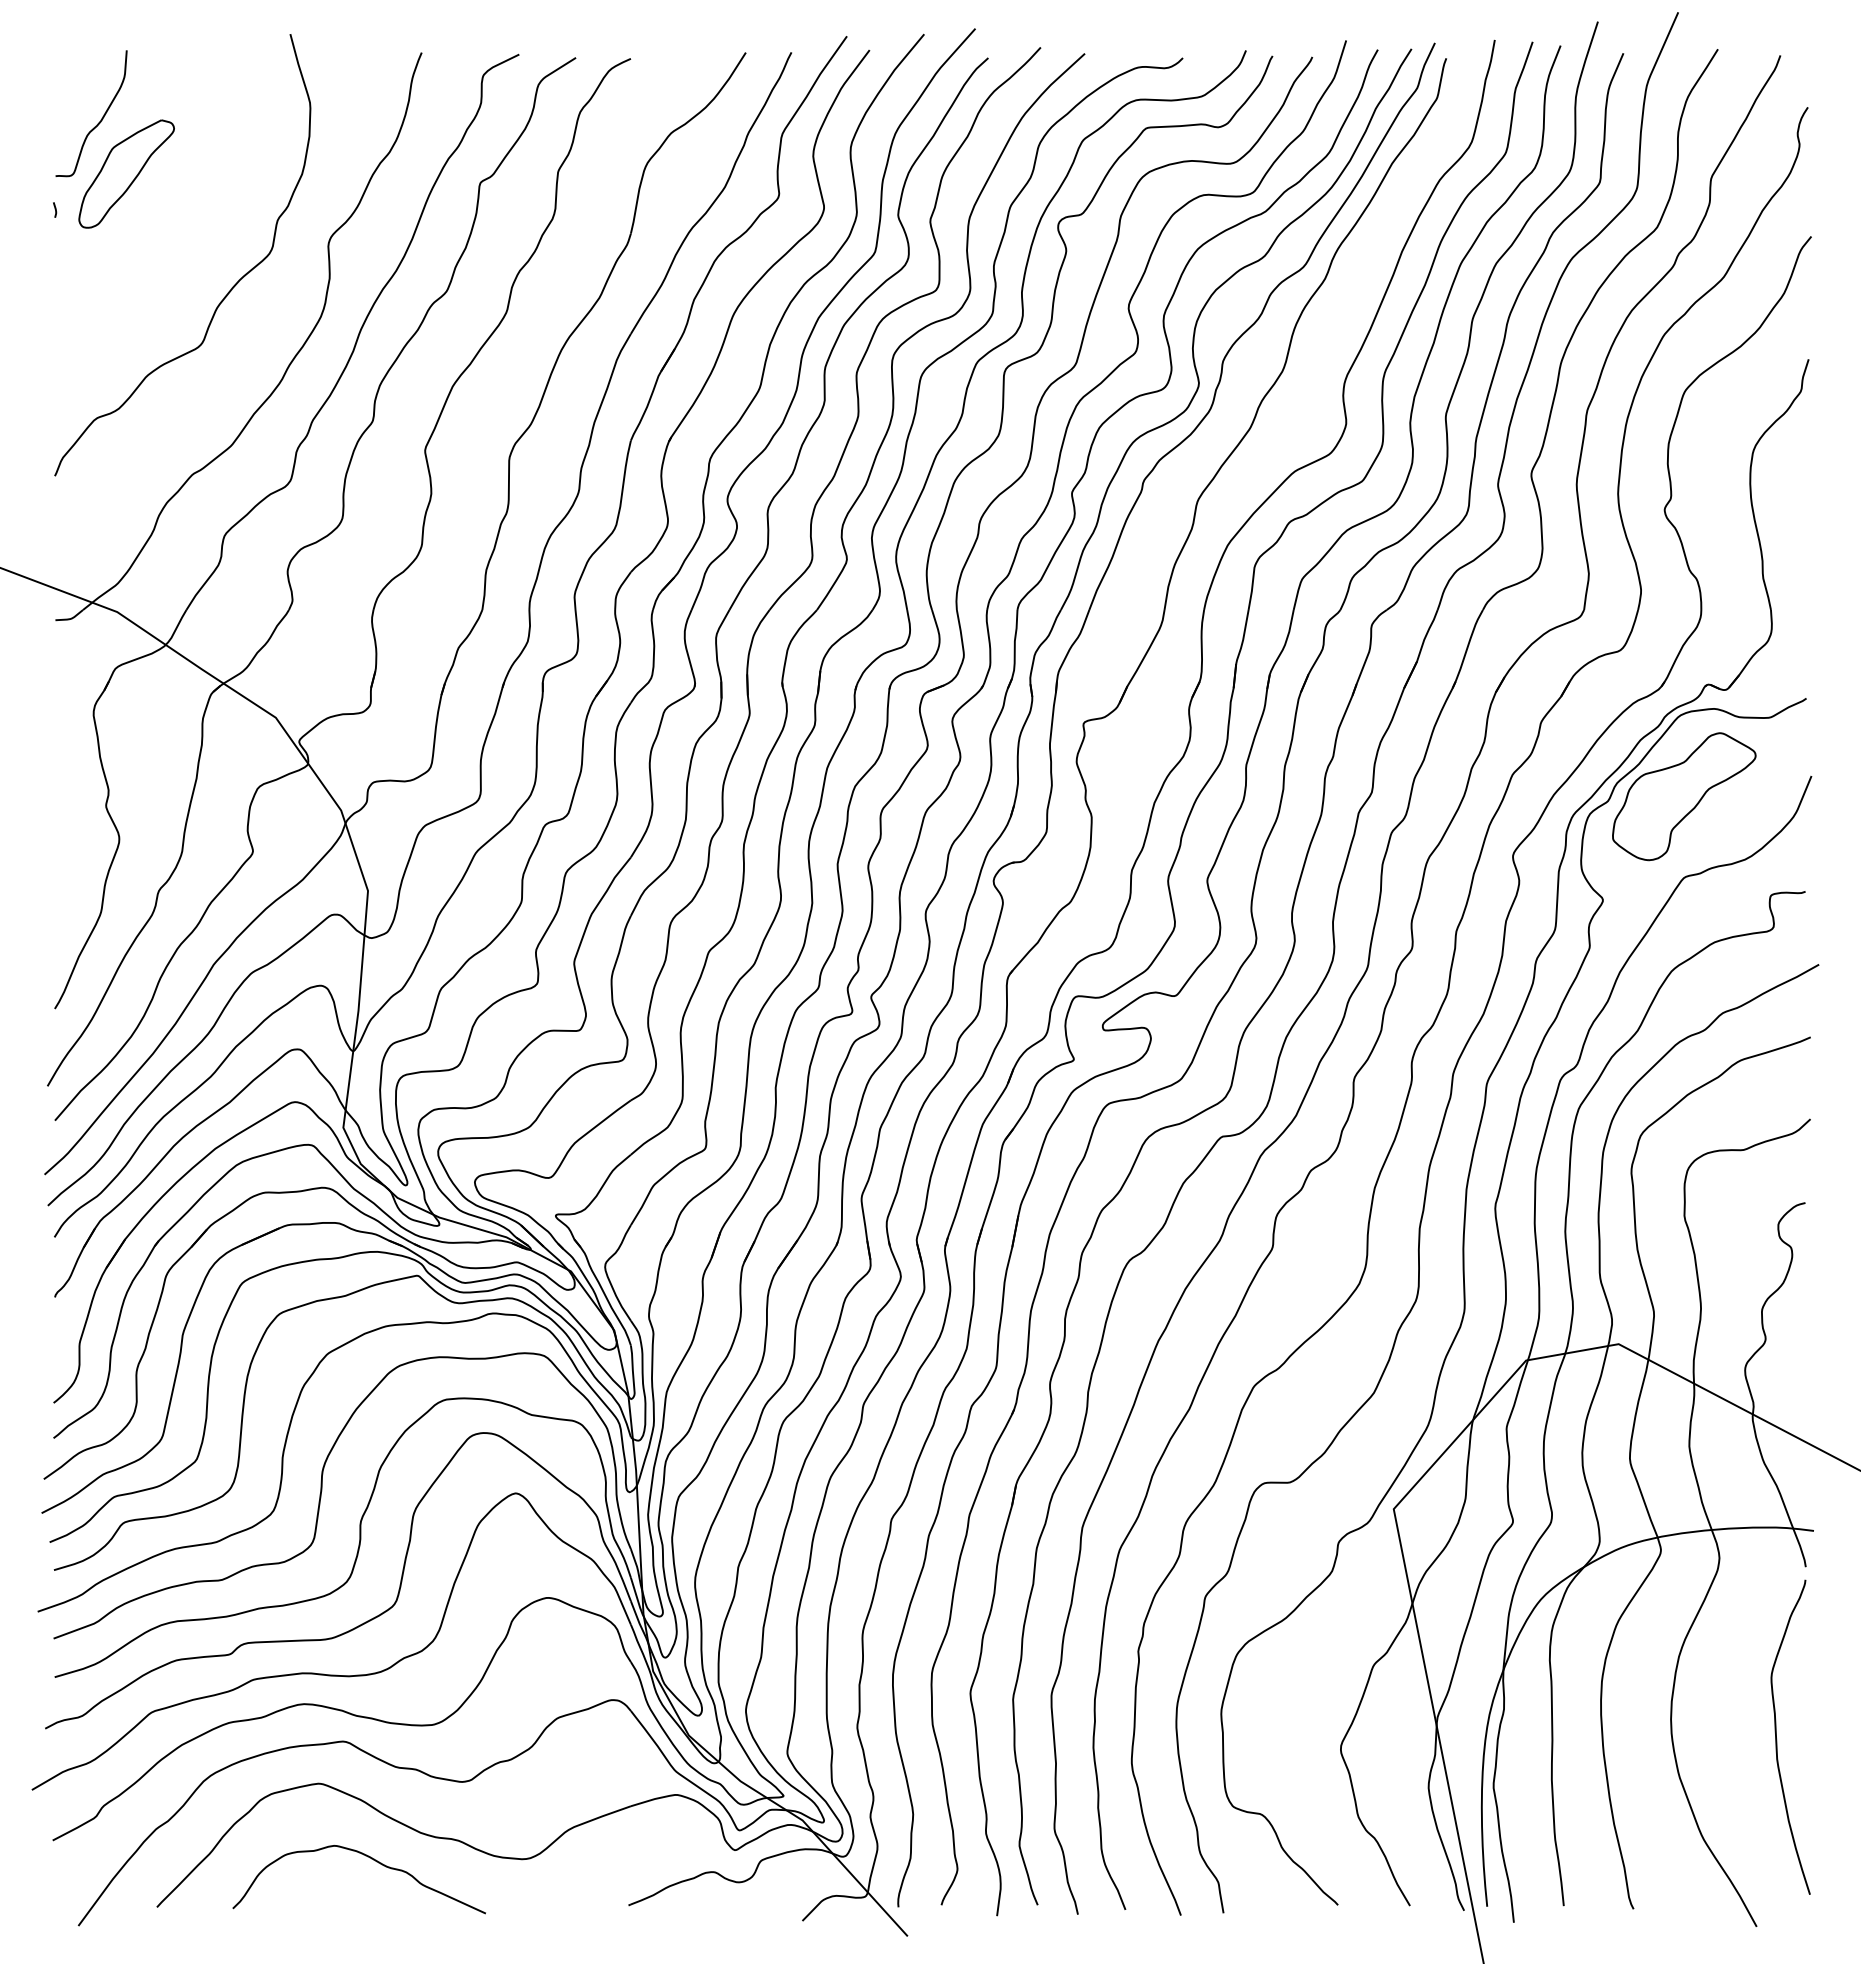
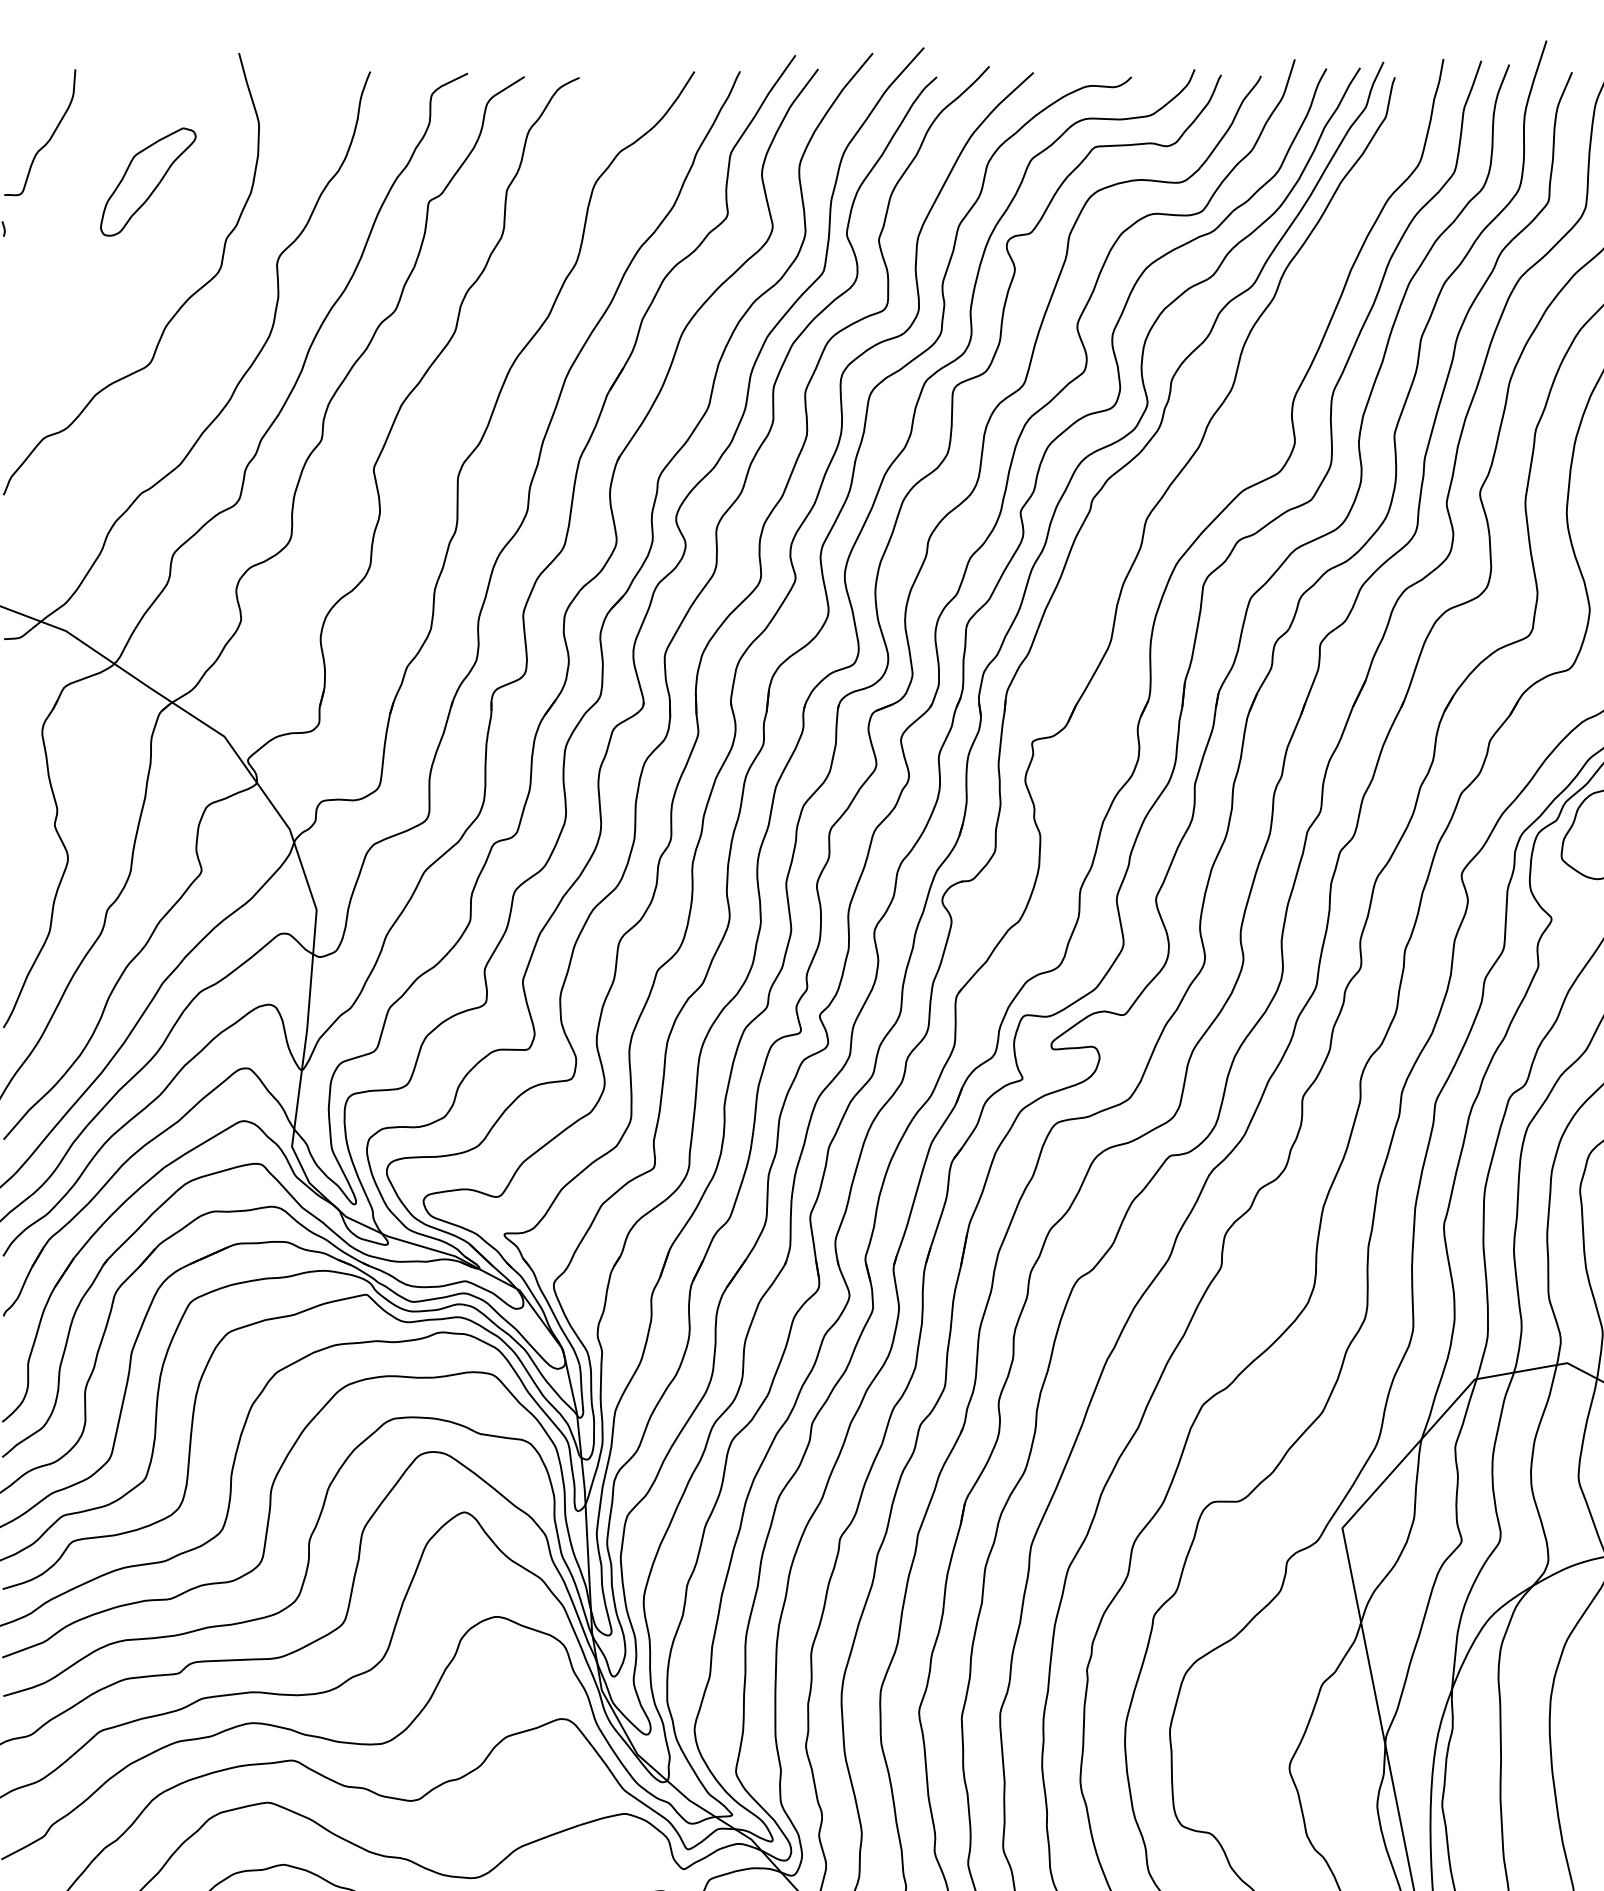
part: (126, 173) -> (148, 181), moved

